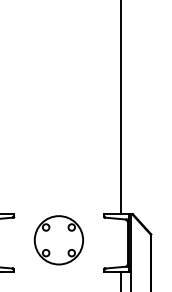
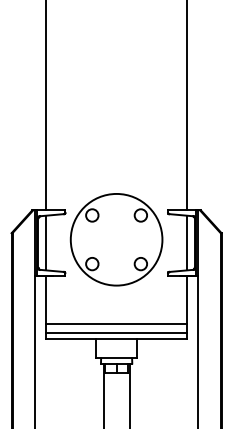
part: (58, 239) -> (116, 239), size x1.67
line: (121, 242) -> (187, 242), added

